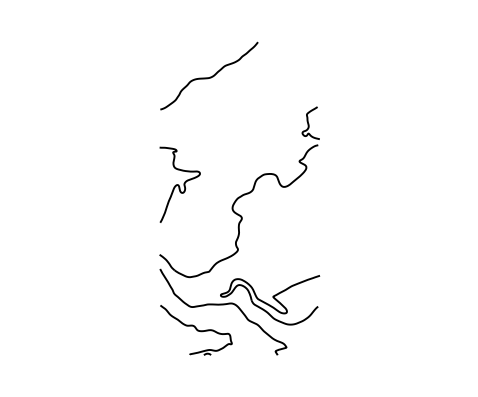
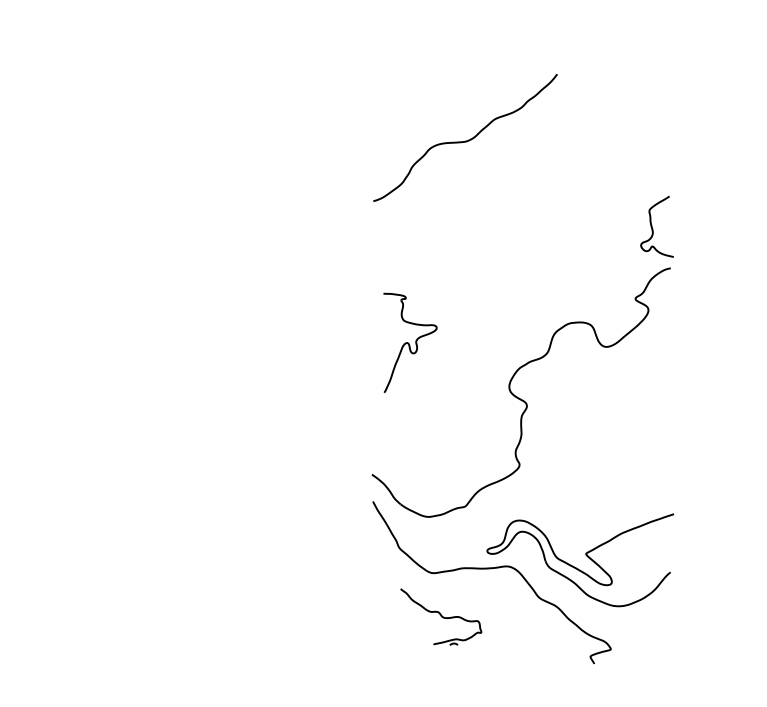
part: (179, 184) -> (409, 342), size x0.7
part: (196, 330) -> (441, 617), size x0.6

